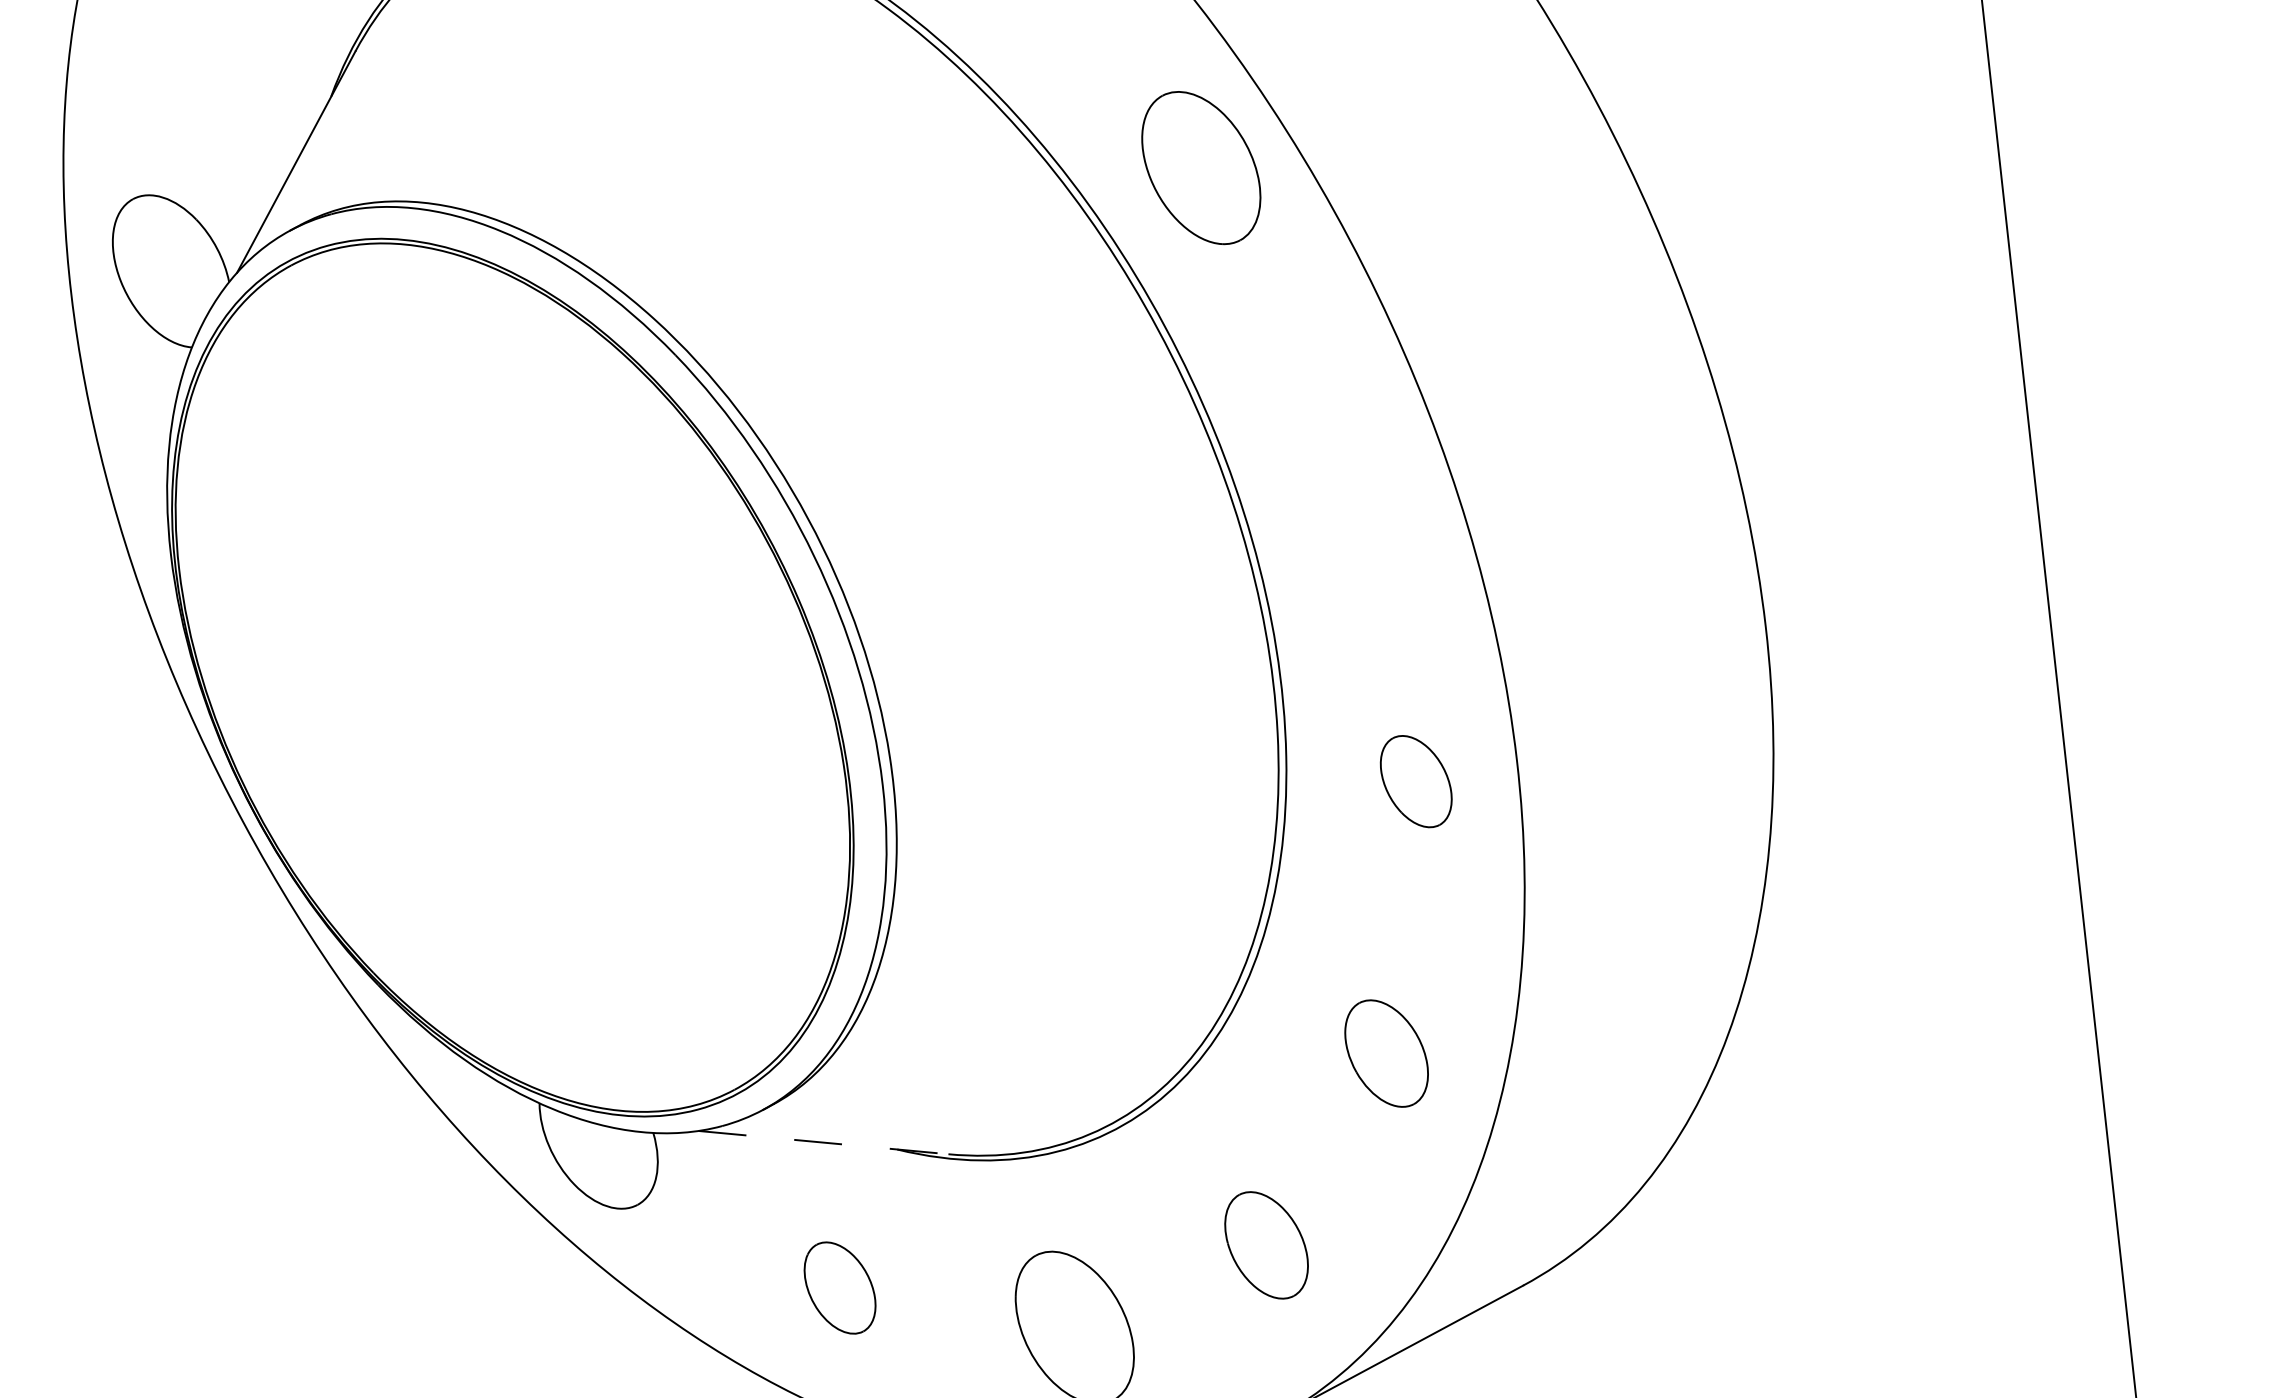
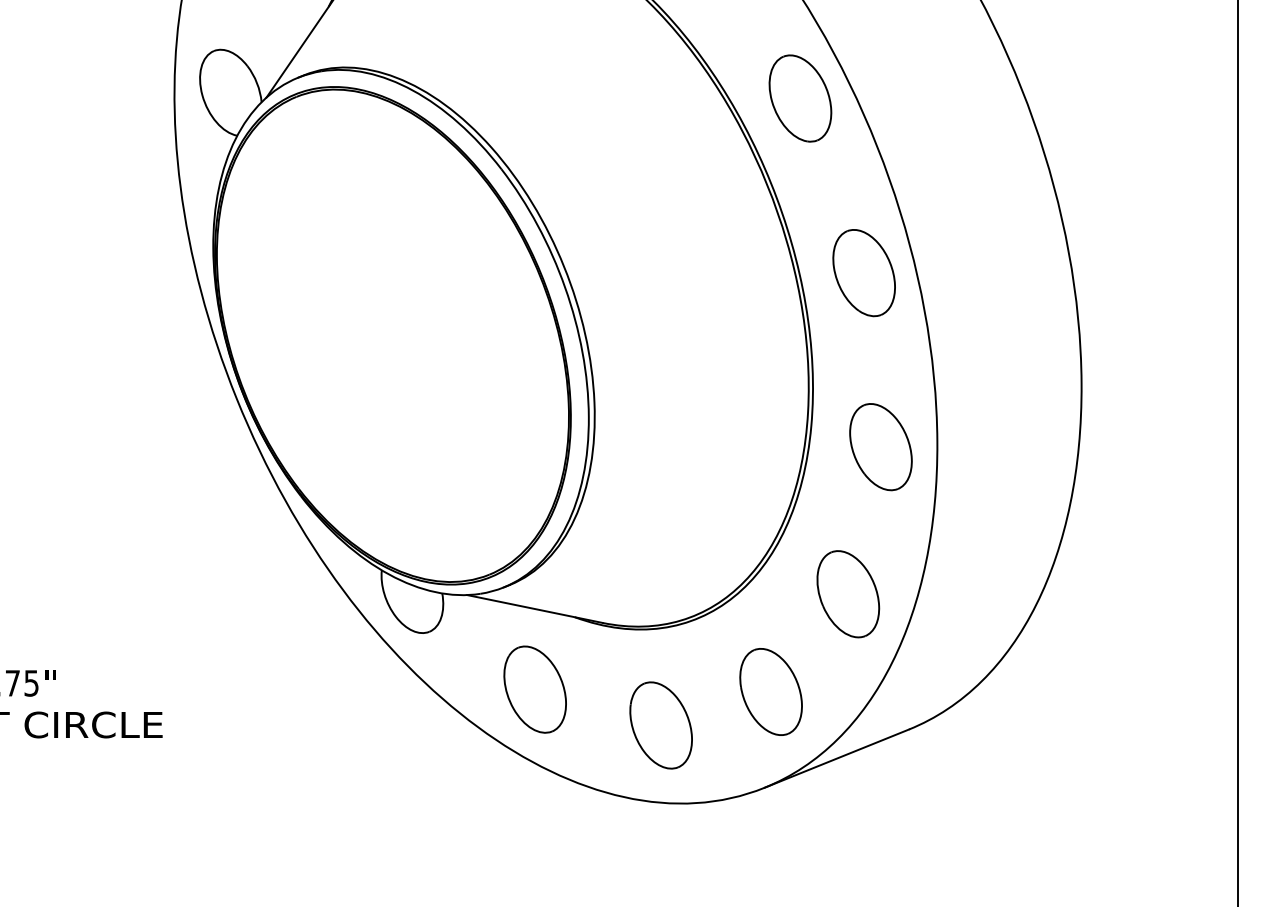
part: (1350, 471) -> (863, 273), added
part: (1415, 782) -> (880, 447), size x1.67
part: (1386, 1053) -> (848, 594), size x1.43
line: (824, 1143) -> (535, 609), dashed -> solid
part: (1265, 1244) -> (770, 691), size x1.43
part: (838, 1288) -> (534, 689), size x1.67

